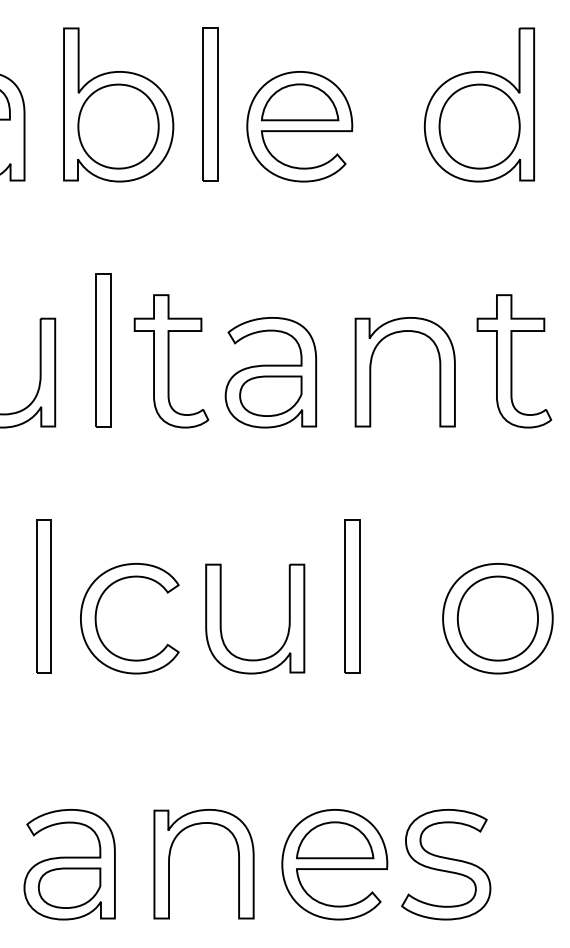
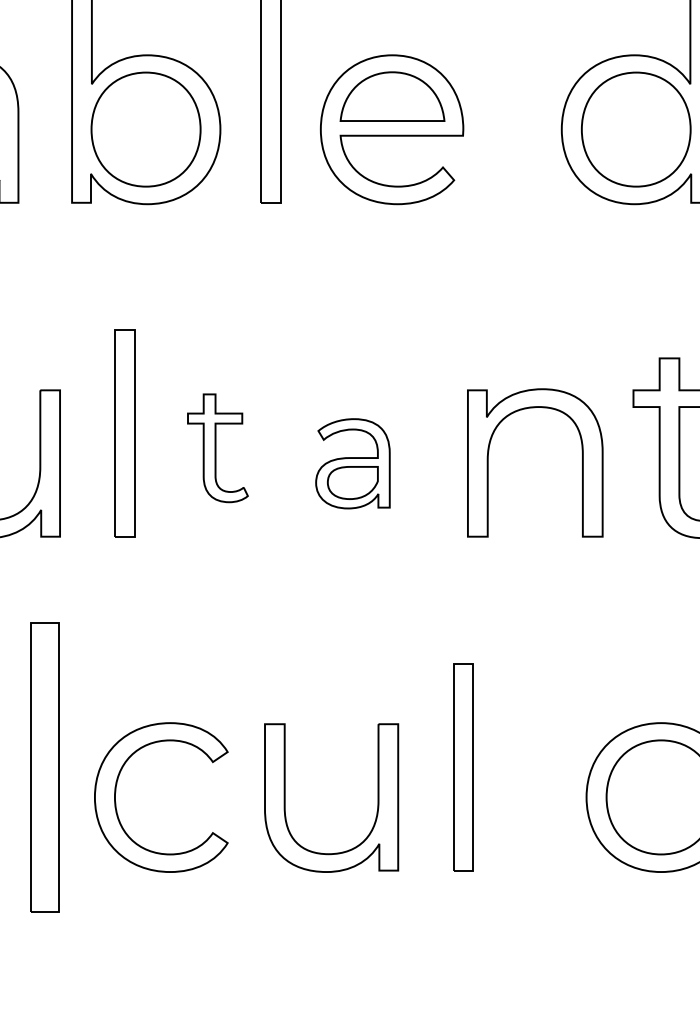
part: (171, 361) -> (217, 448), size x0.6
part: (270, 372) -> (352, 463), size x0.6
part: (43, 596) -> (44, 767), size x1.4

